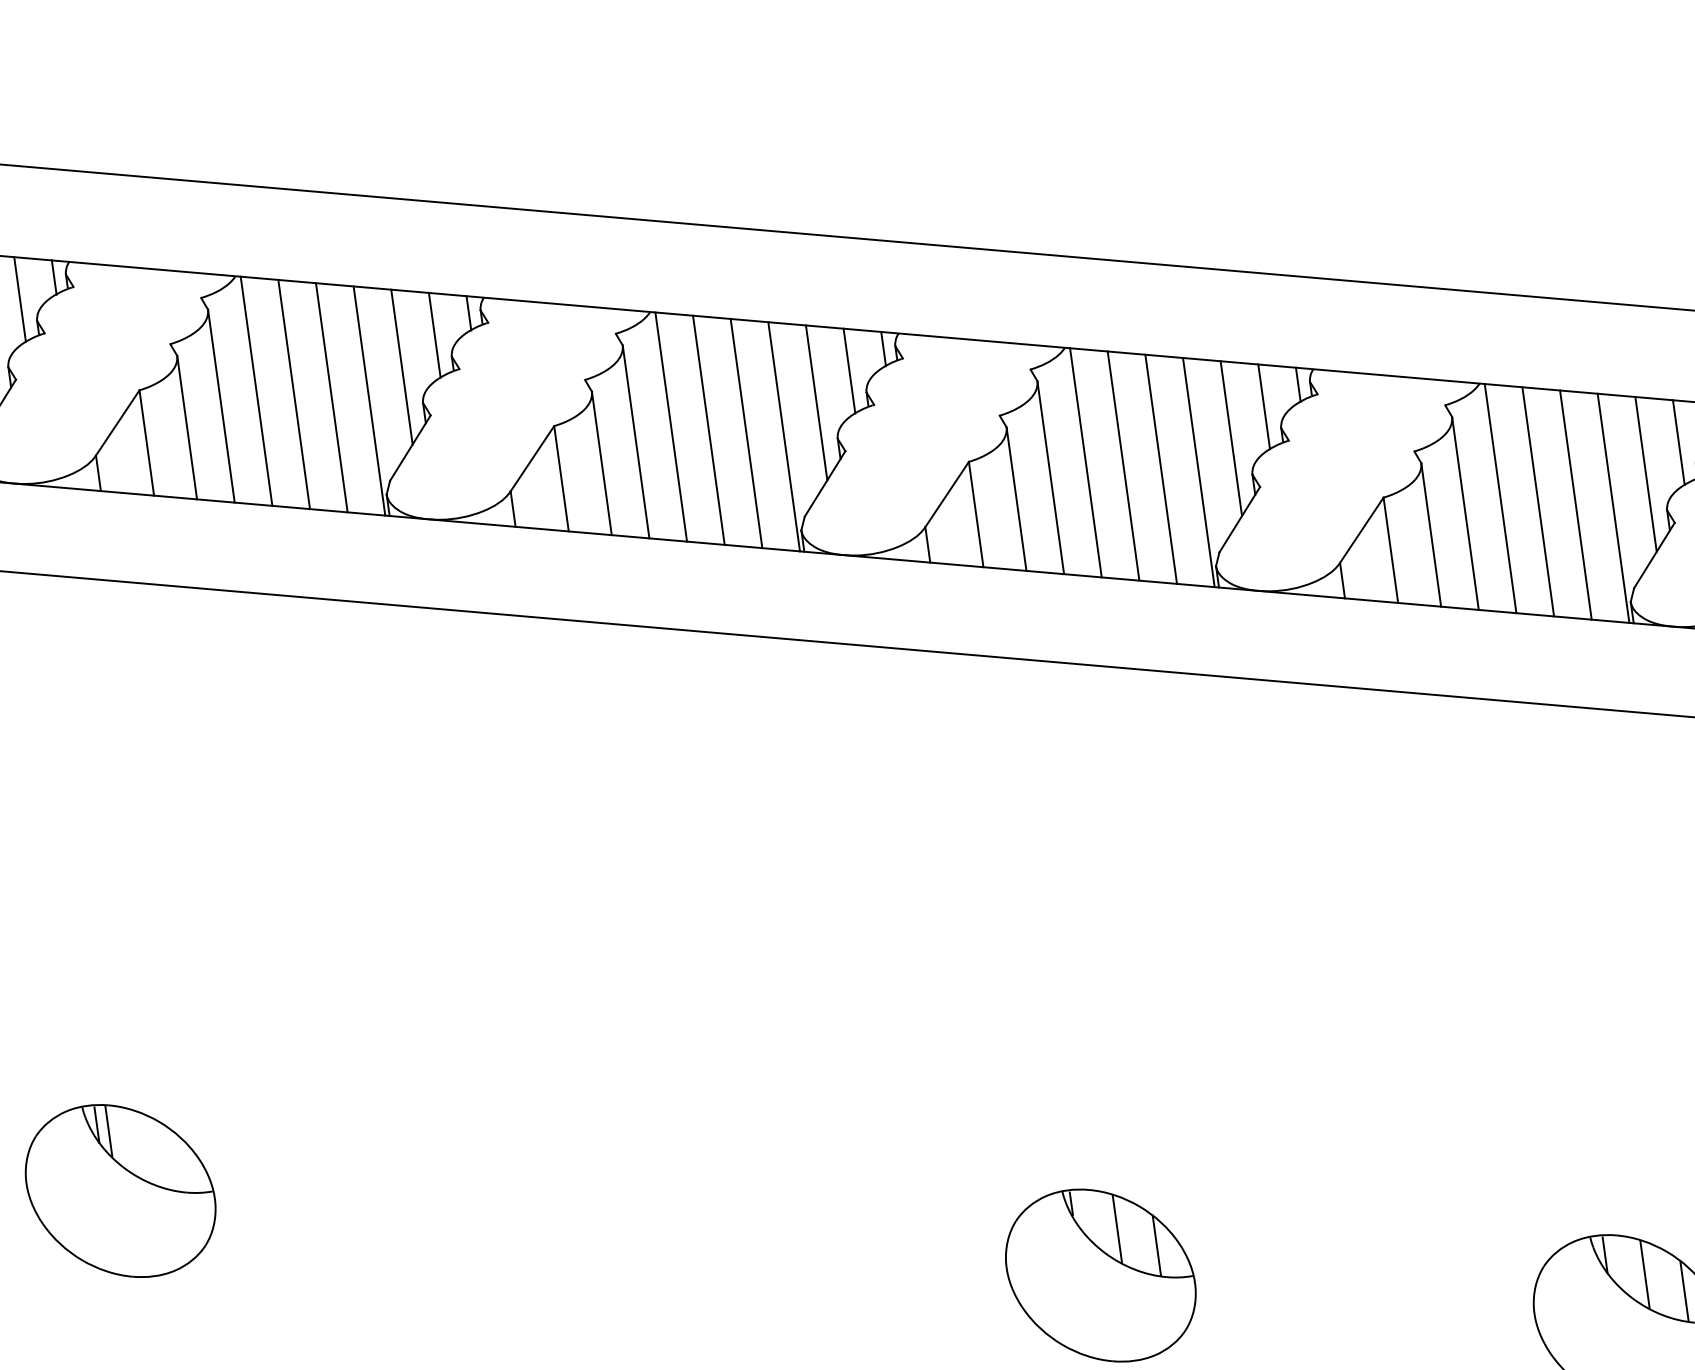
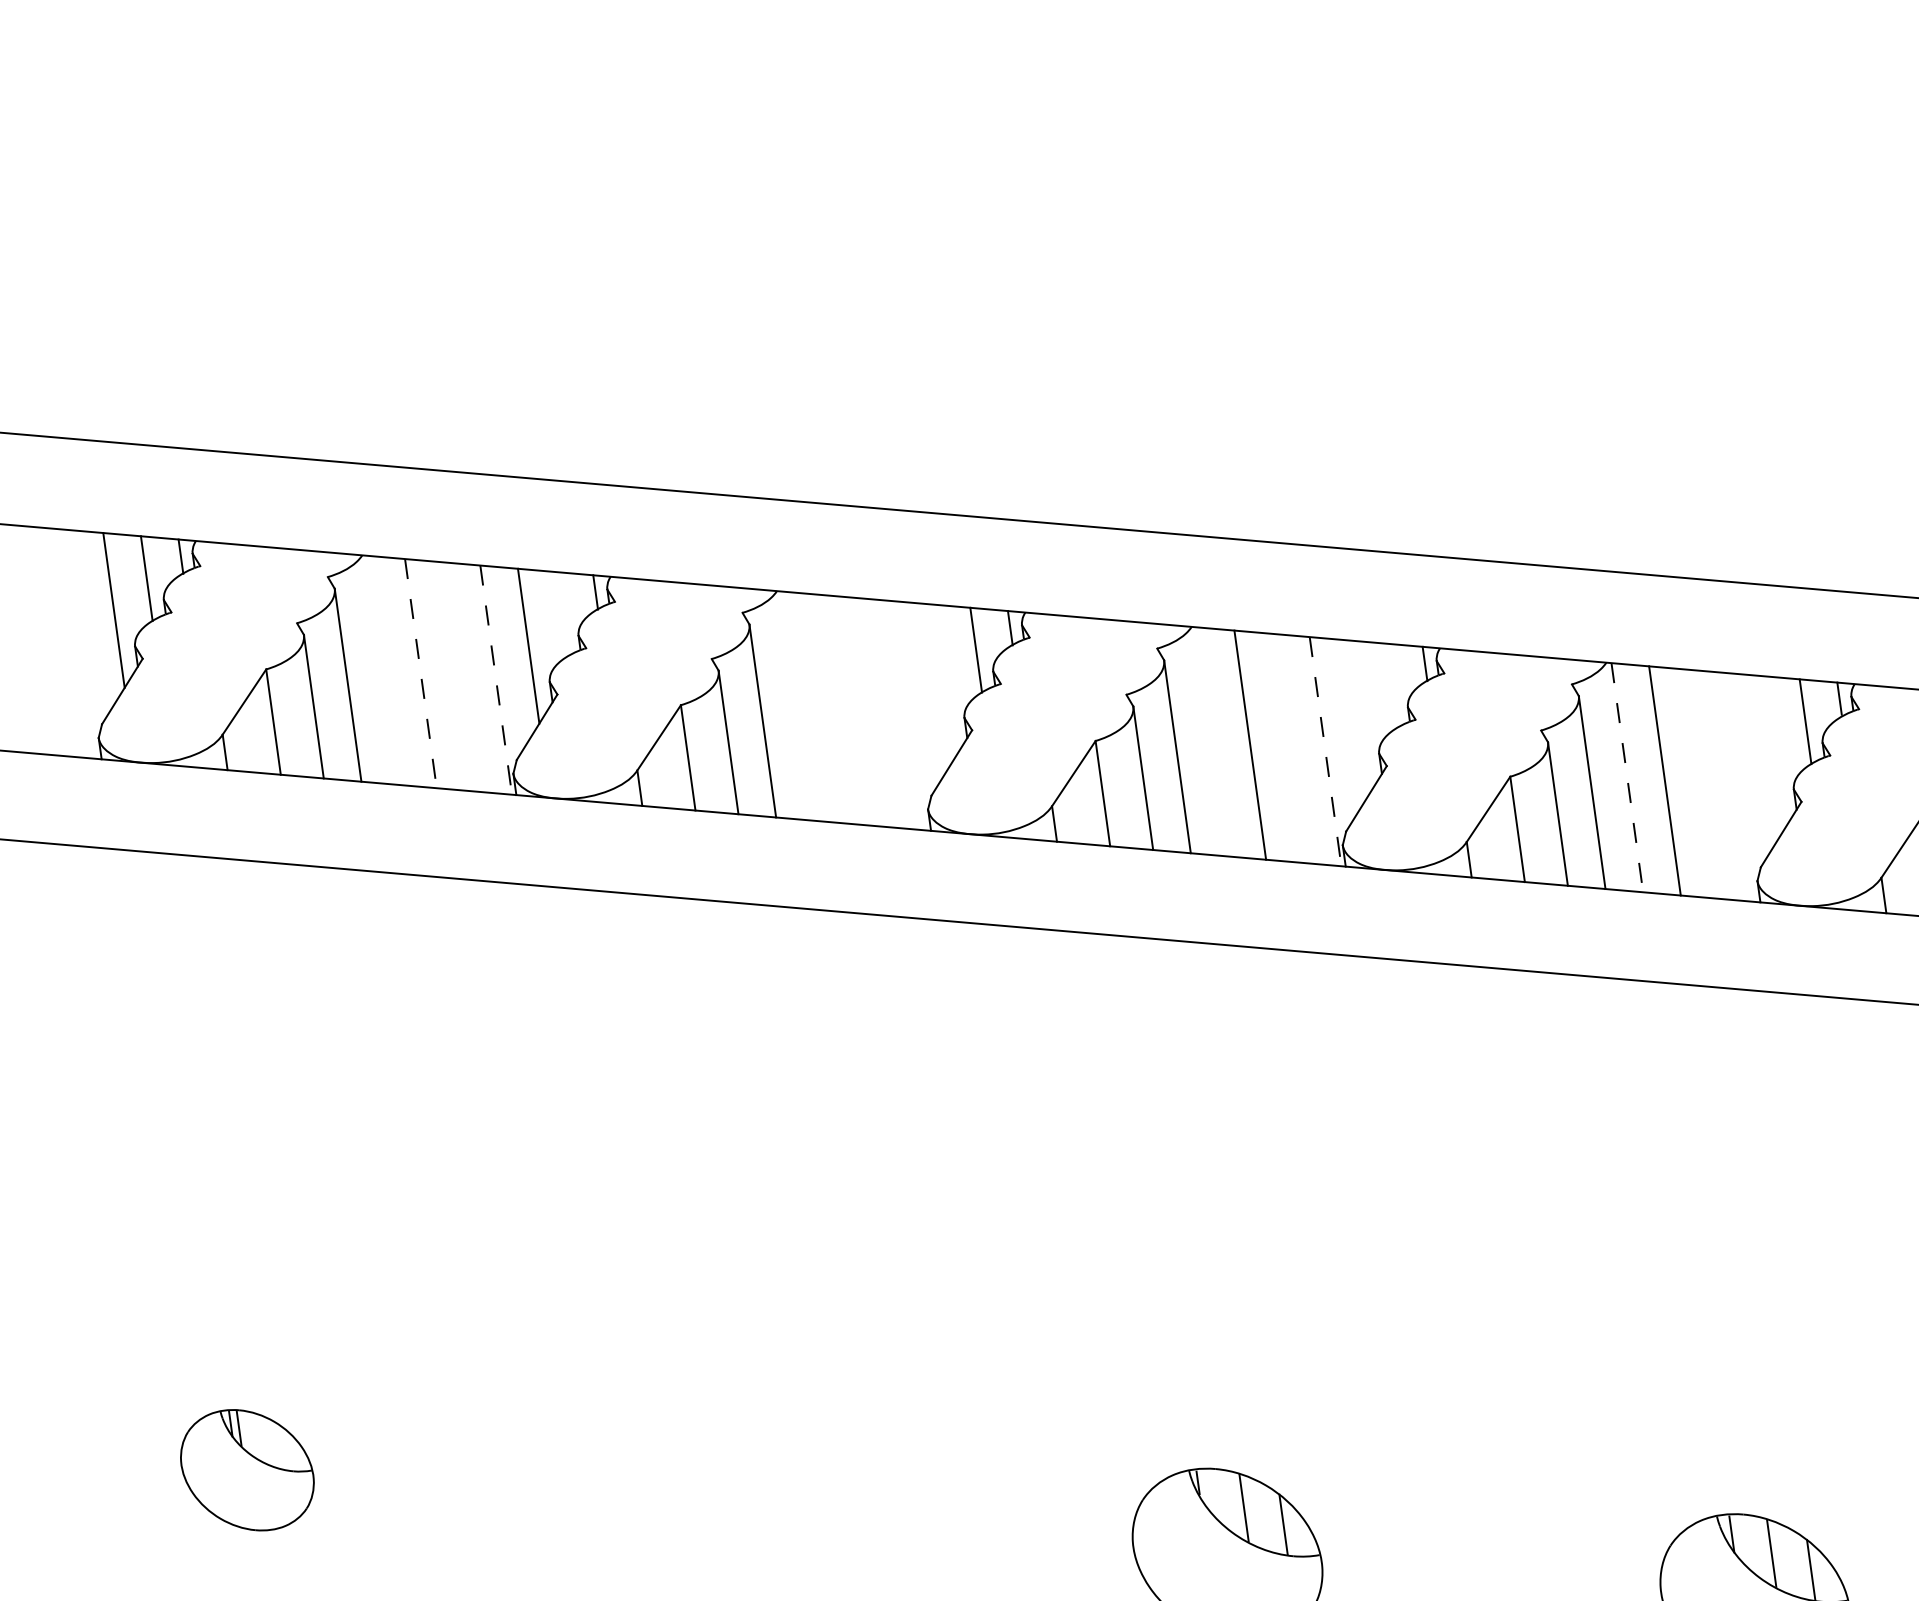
line: (434, 335) -> (561, 614), removed
line: (256, 390) -> (383, 669), removed
line: (293, 394) -> (420, 673), solid -> dashed
line: (331, 397) -> (458, 676), removed
line: (369, 401) -> (496, 680), solid -> dashed
line: (816, 402) -> (943, 681), removed
line: (1263, 406) -> (1390, 685), removed
line: (670, 426) -> (797, 705), removed
line: (708, 429) -> (835, 708), removed
line: (746, 433) -> (873, 712), removed
line: (783, 436) -> (910, 715), removed
line: (1230, 438) -> (1357, 717), removed
line: (1085, 462) -> (1212, 741), removed
line: (1160, 468) -> (1287, 747), removed
line: (1198, 472) -> (1325, 751), solid -> dashed
line: (1645, 474) -> (1772, 753), removed
line: (1500, 498) -> (1627, 777), solid -> dashed
line: (1575, 504) -> (1702, 783), removed
line: (1613, 508) -> (1740, 787), removed
part: (120, 1191) -> (247, 1470), size x0.7

